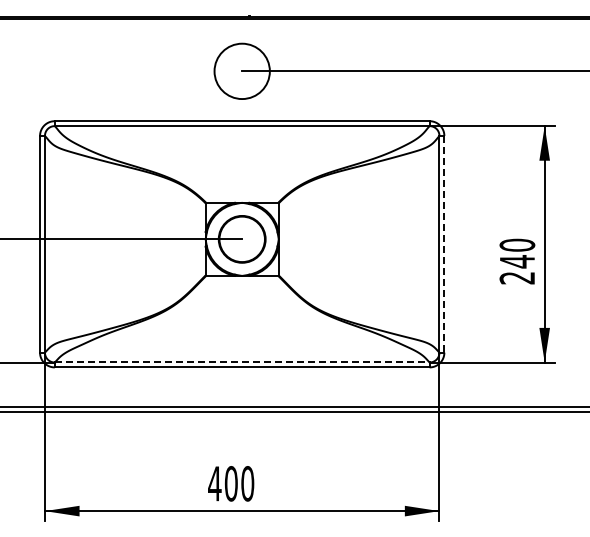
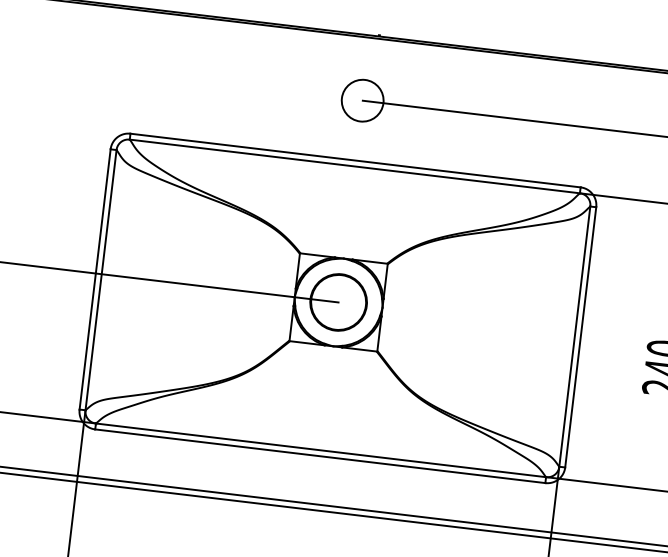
circle: (241, 71) -> (361, 100), size x0.62
line: (444, 244) -> (580, 337), dashed -> solid
line: (242, 362) -> (321, 450), dashed -> solid

